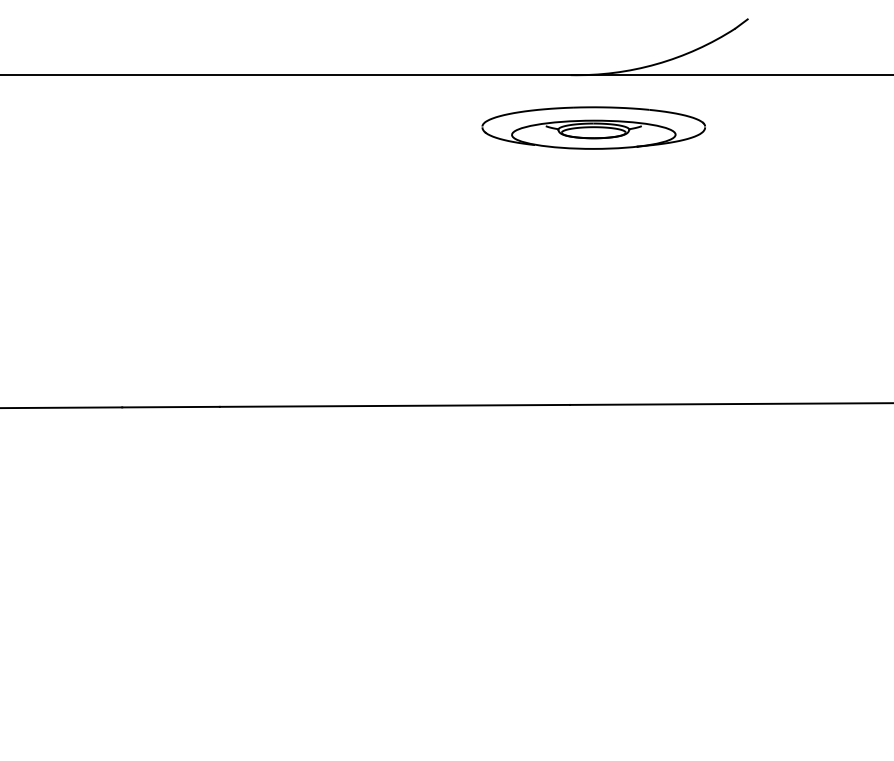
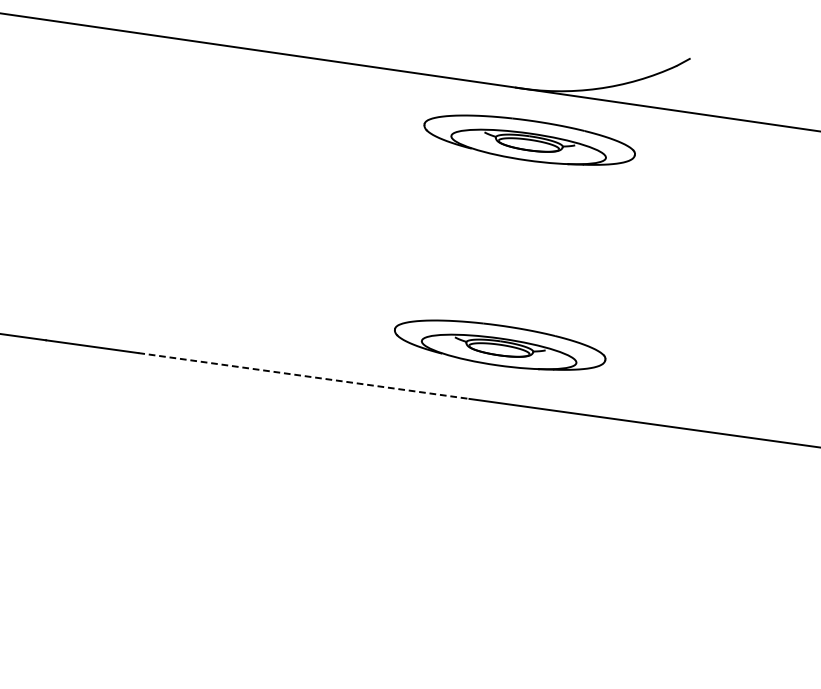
part: (593, 344) -> (499, 345), added
line: (395, 405) -> (304, 375), solid -> dashed

